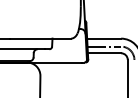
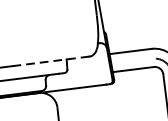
line: (40, 38) -> (51, 61), solid -> dashed
line: (104, 46) -> (132, 61), removed

